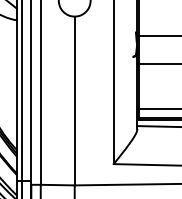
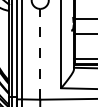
line: (75, 99) -> (40, 53), solid -> dashed

